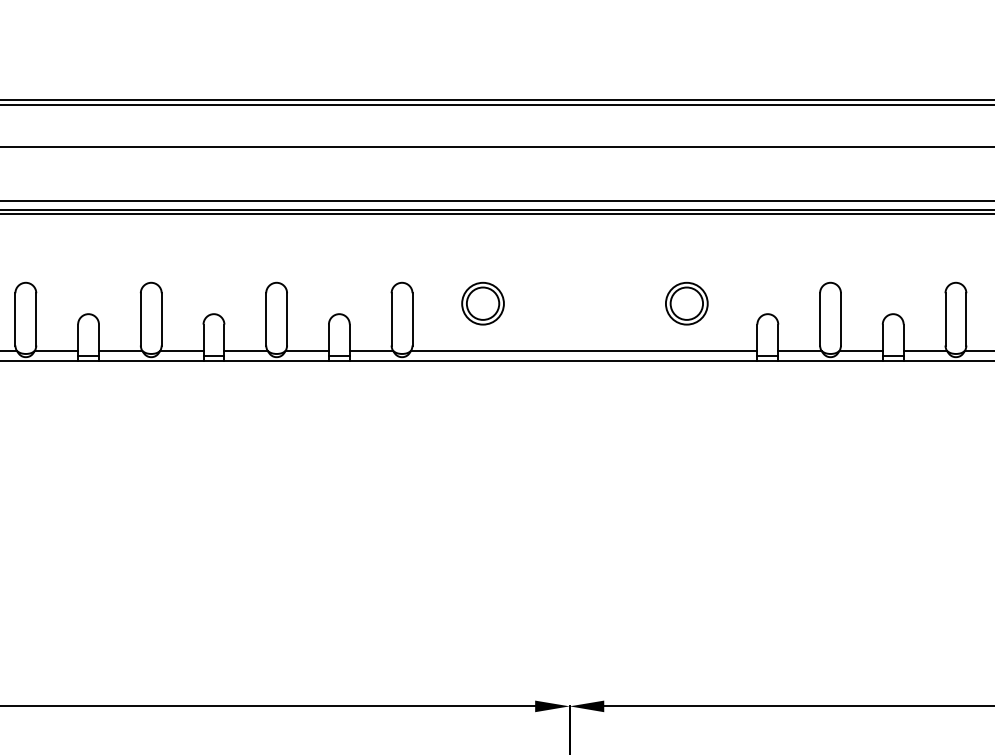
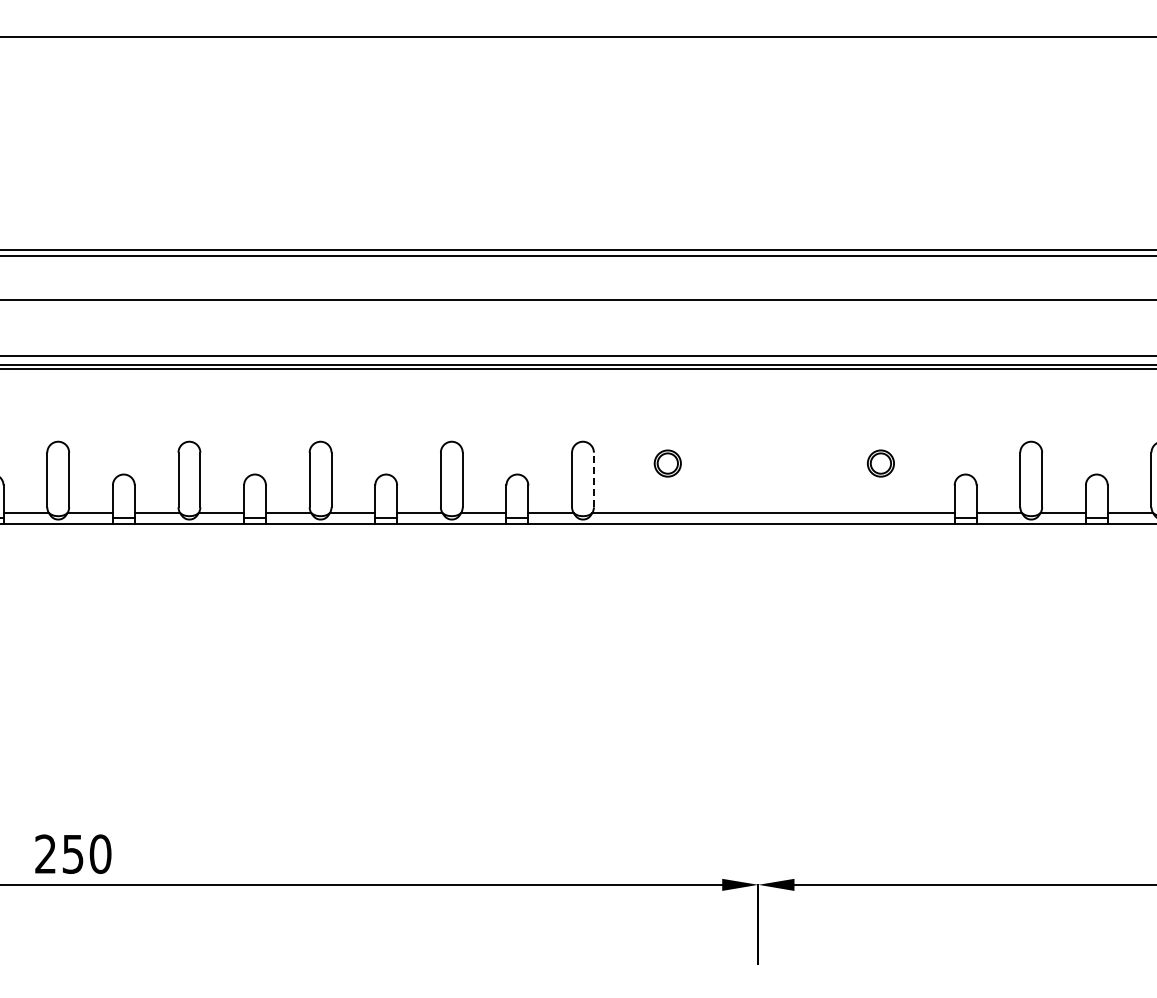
part: (482, 303) -> (667, 463), size x0.6
part: (686, 303) -> (880, 463), size x0.6
line: (412, 318) -> (593, 479), solid -> dashed

